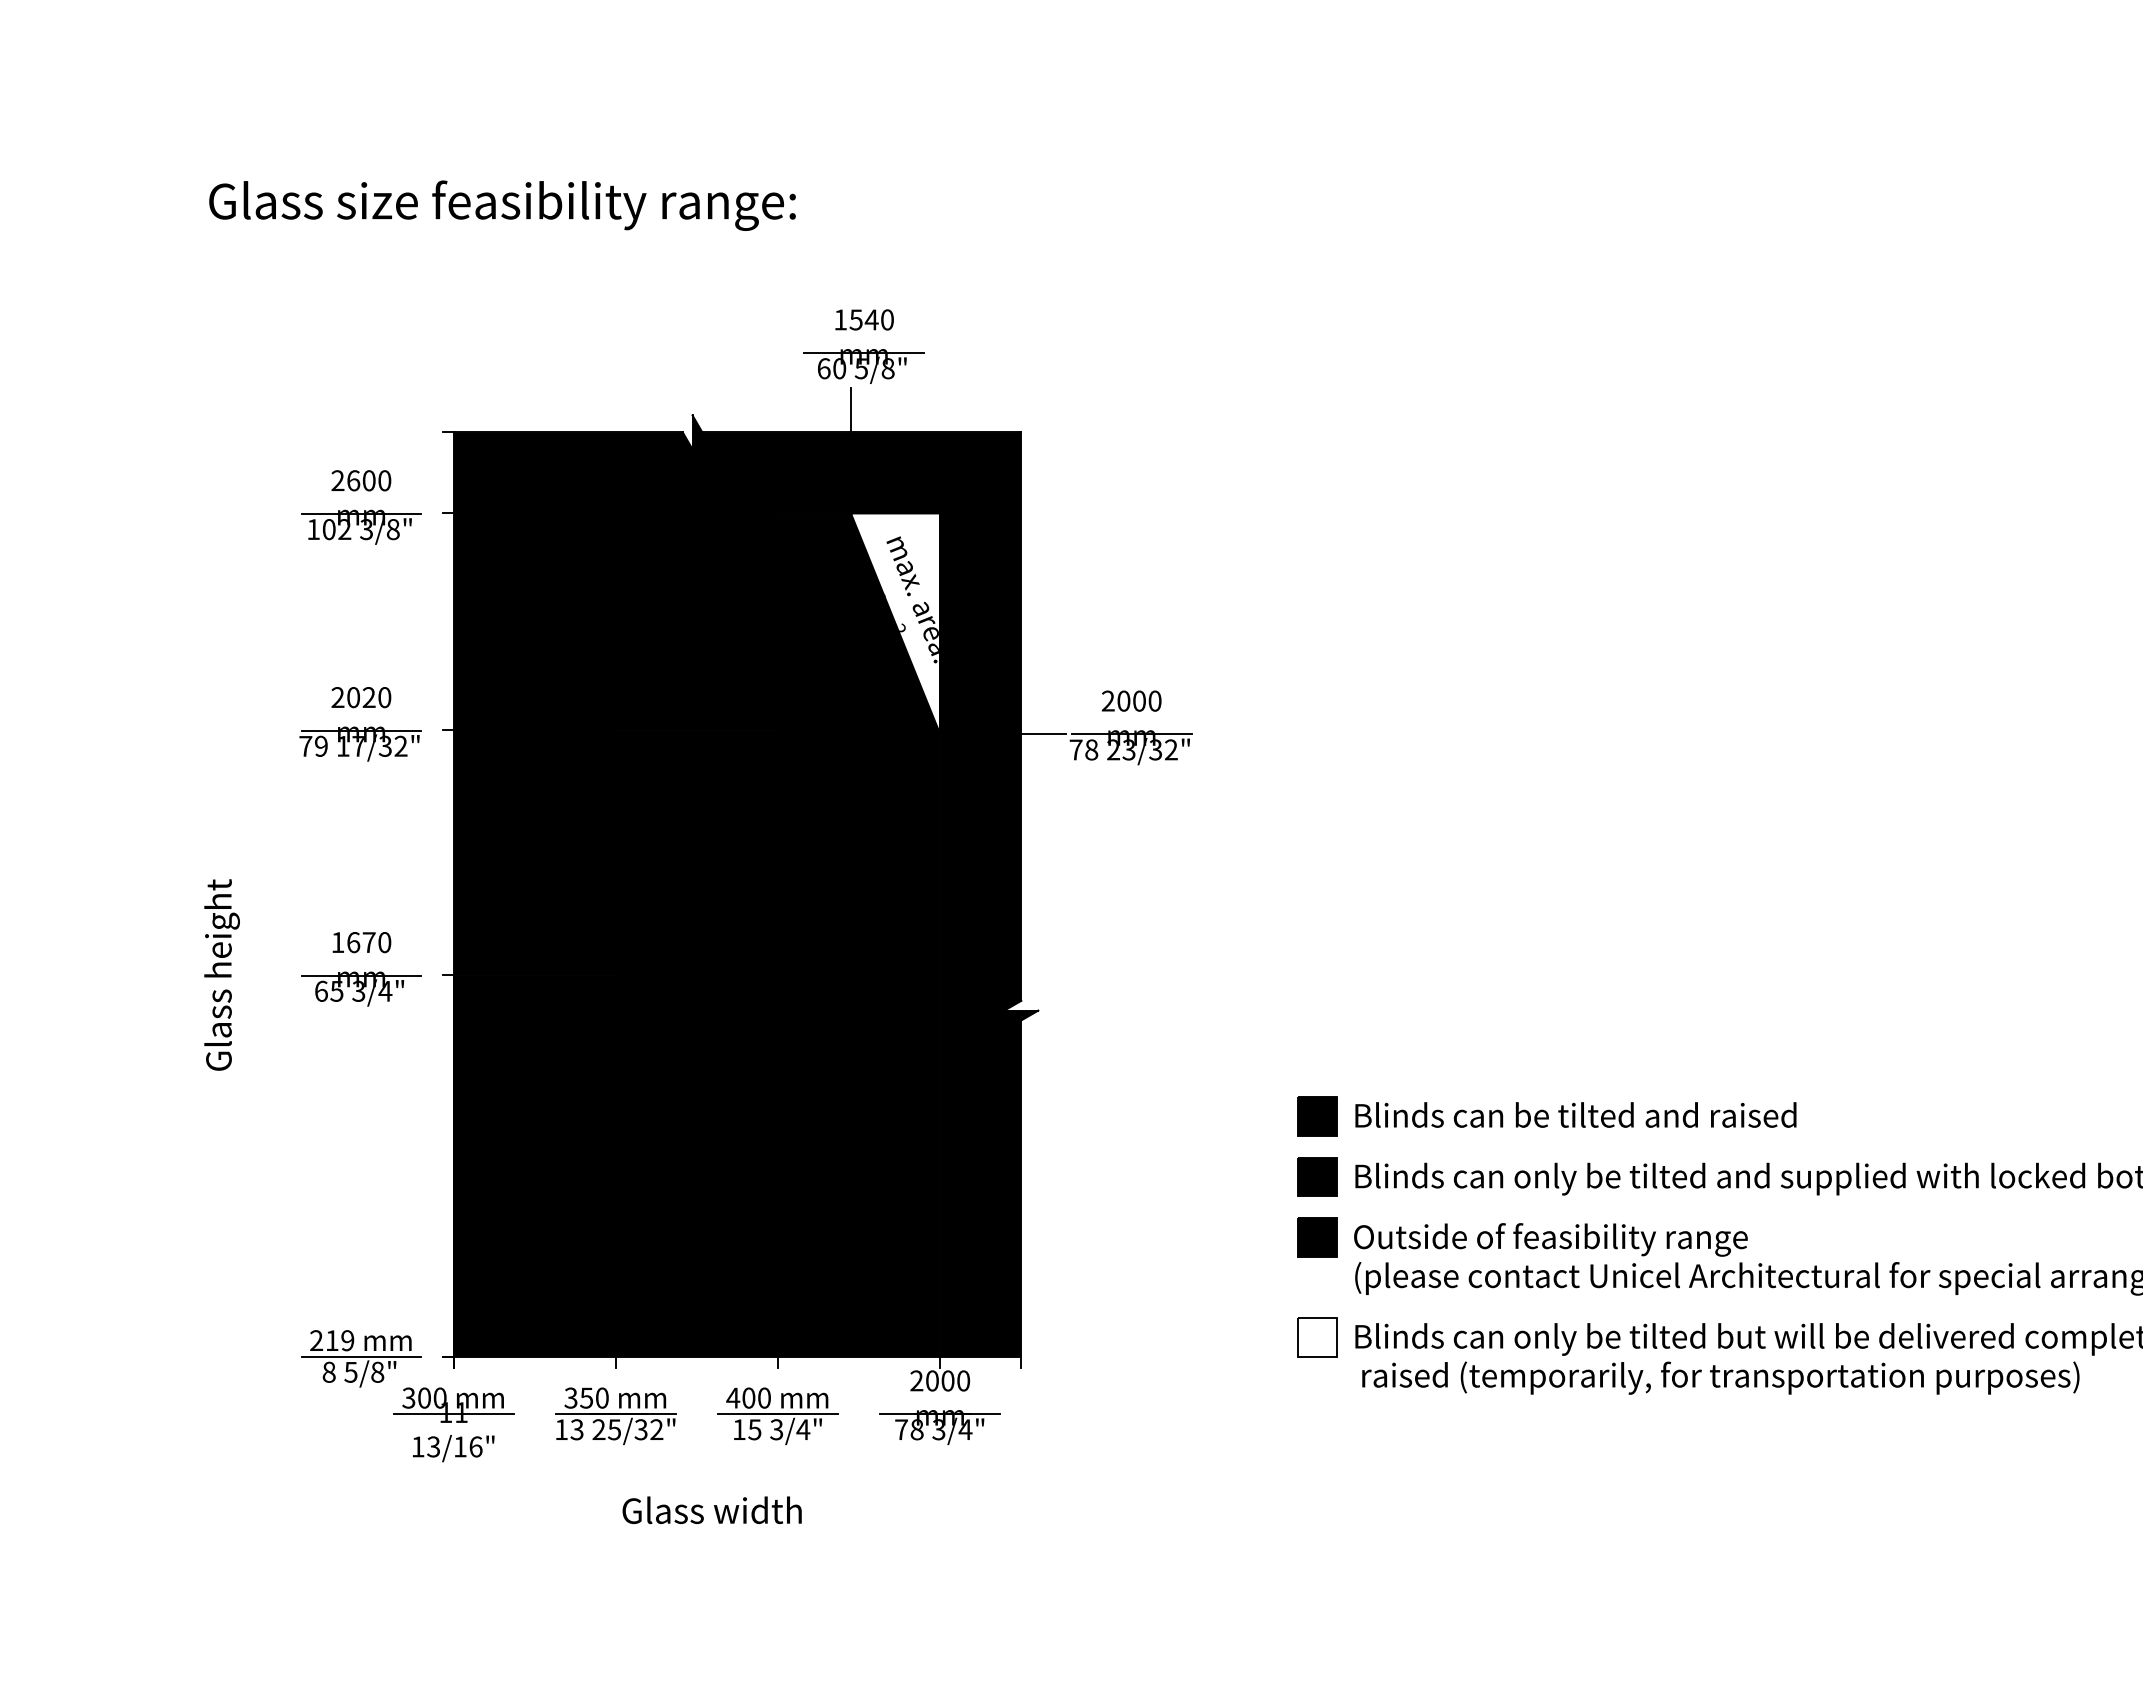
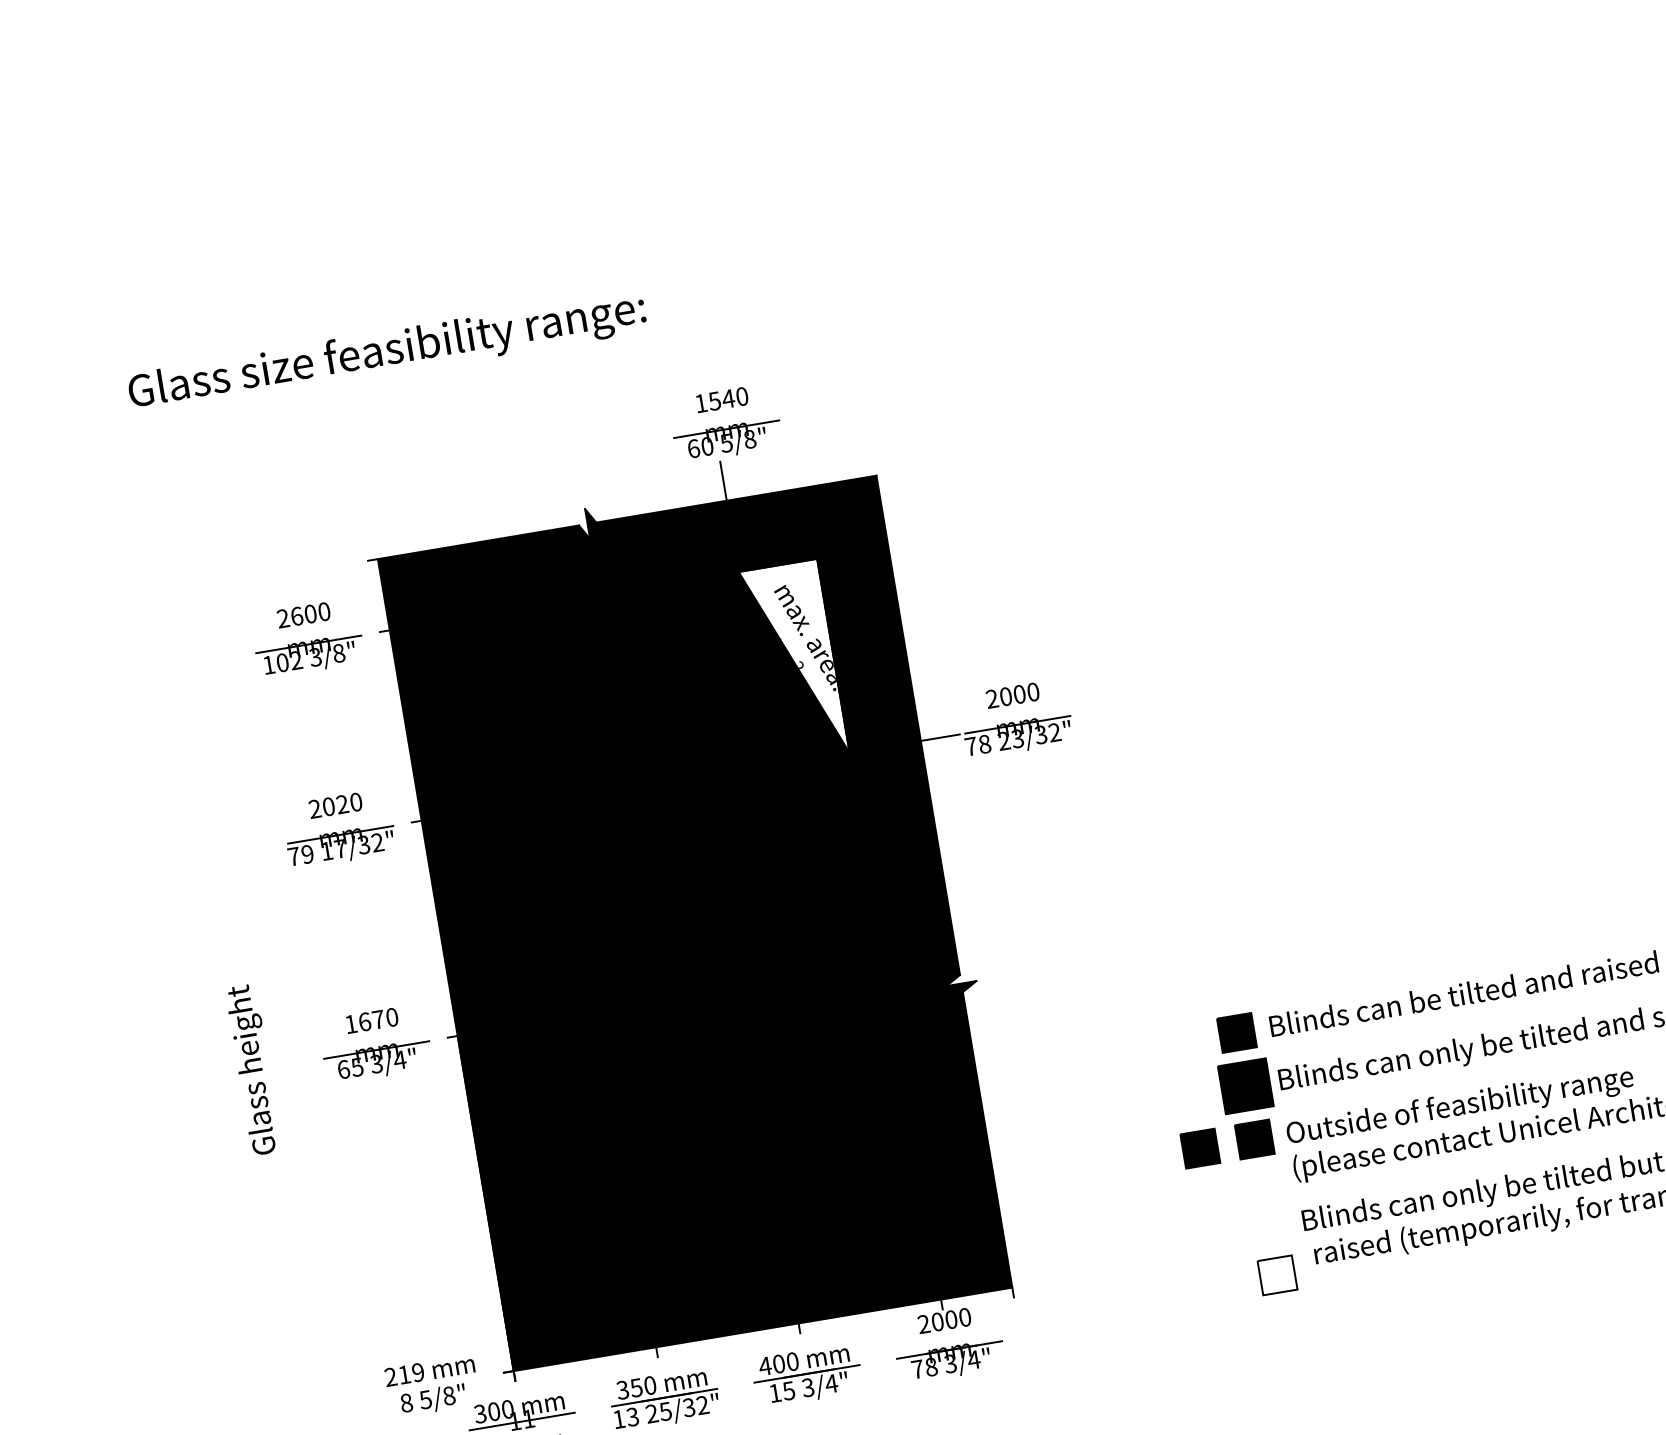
part: (1317, 1176) -> (1245, 1085), size x1.4
part: (1255, 1237) -> (1200, 1148), added
part: (1317, 1337) -> (1277, 1275), moved
line: (361, 1356) -> (432, 1384), removed

